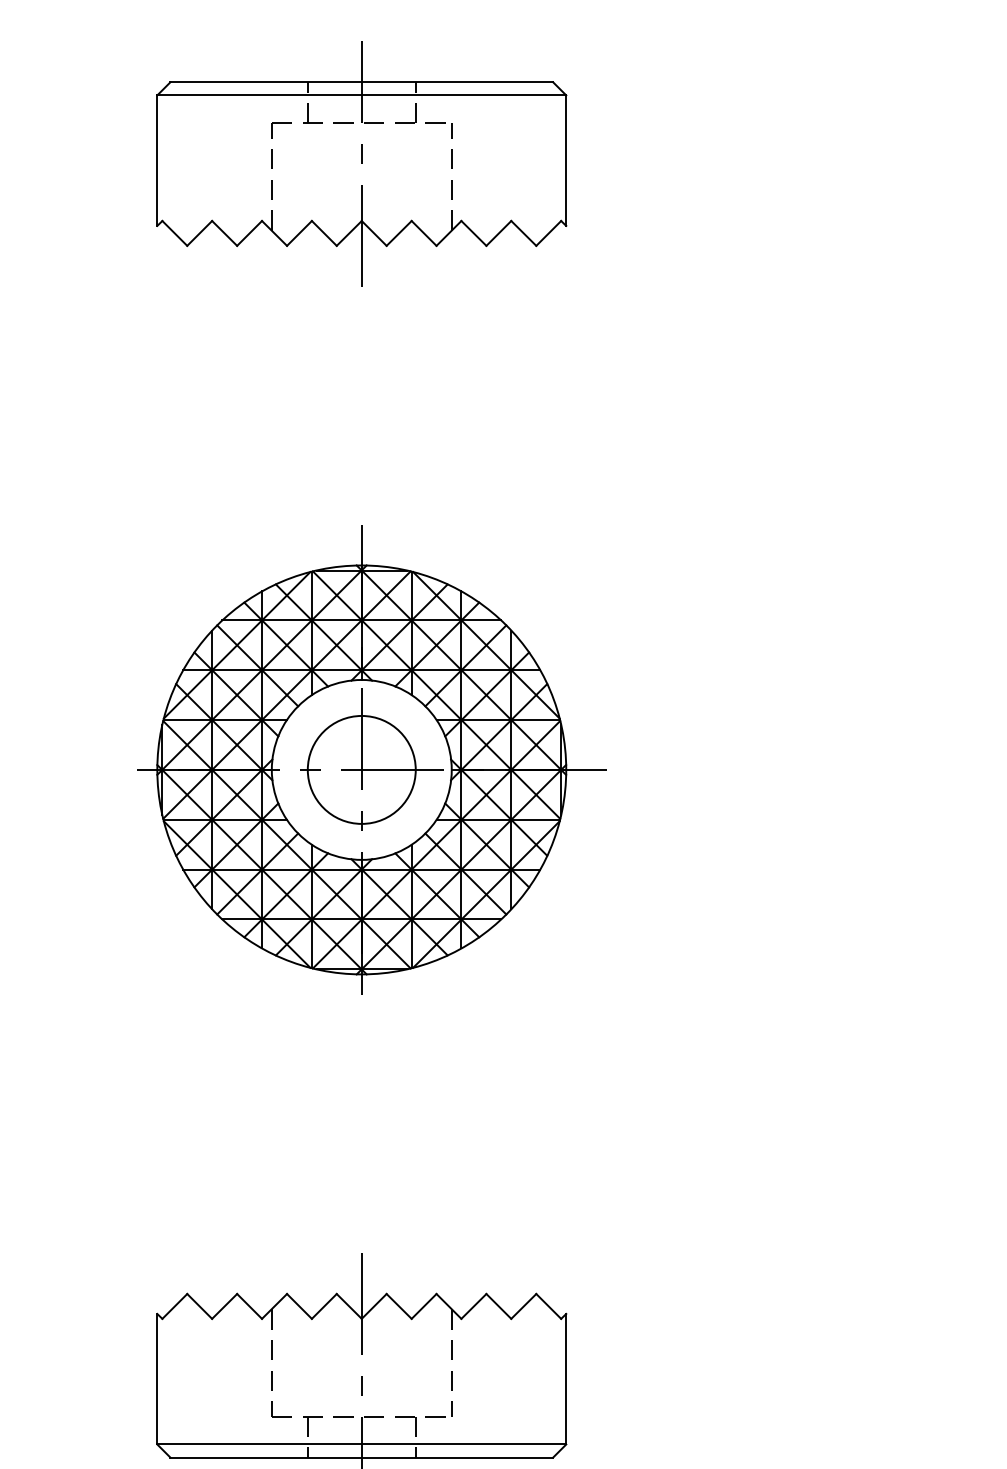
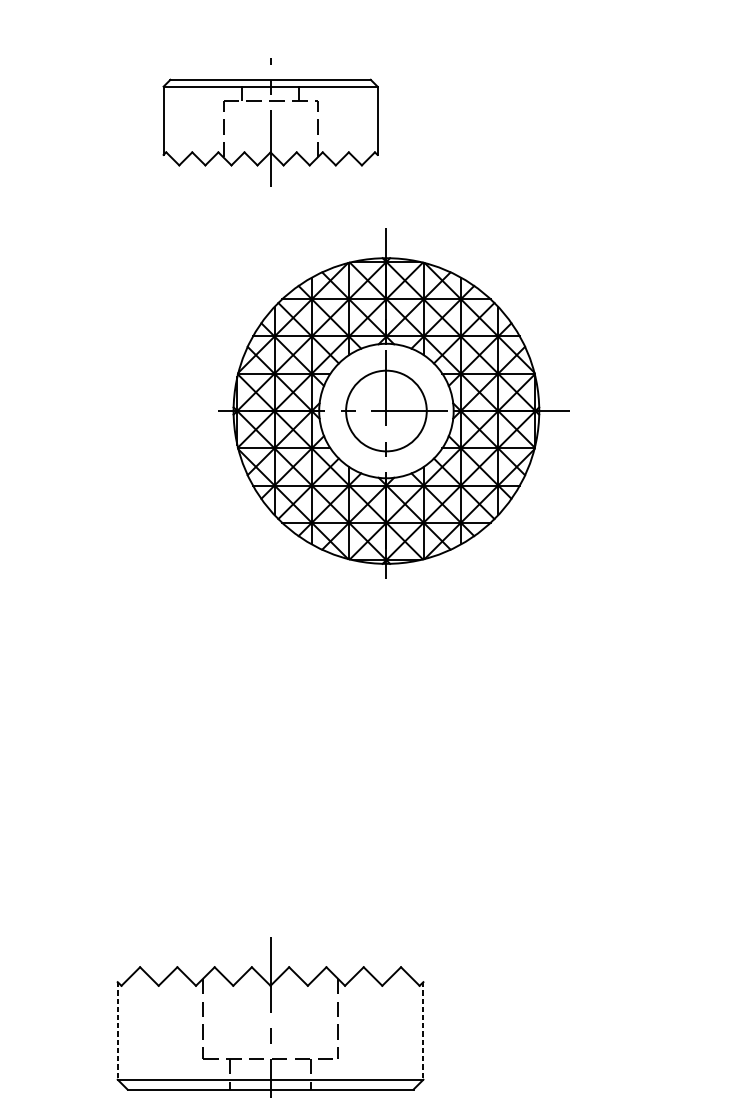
part: (361, 163) -> (270, 122), size x0.7
part: (371, 759) -> (393, 403), moved
line: (157, 1379) -> (117, 1031), solid -> dashed
line: (566, 1379) -> (423, 1031), solid -> dashed

